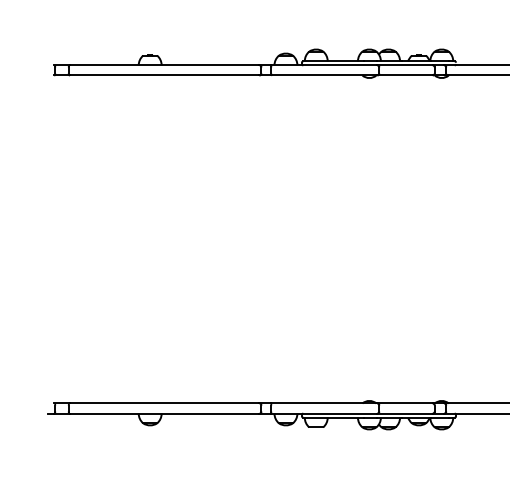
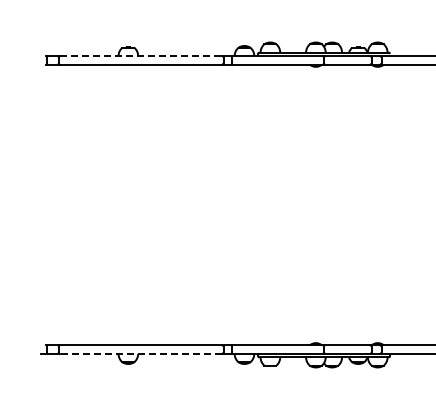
line: (165, 65) -> (141, 56), solid -> dashed
line: (164, 413) -> (140, 353), solid -> dashed

